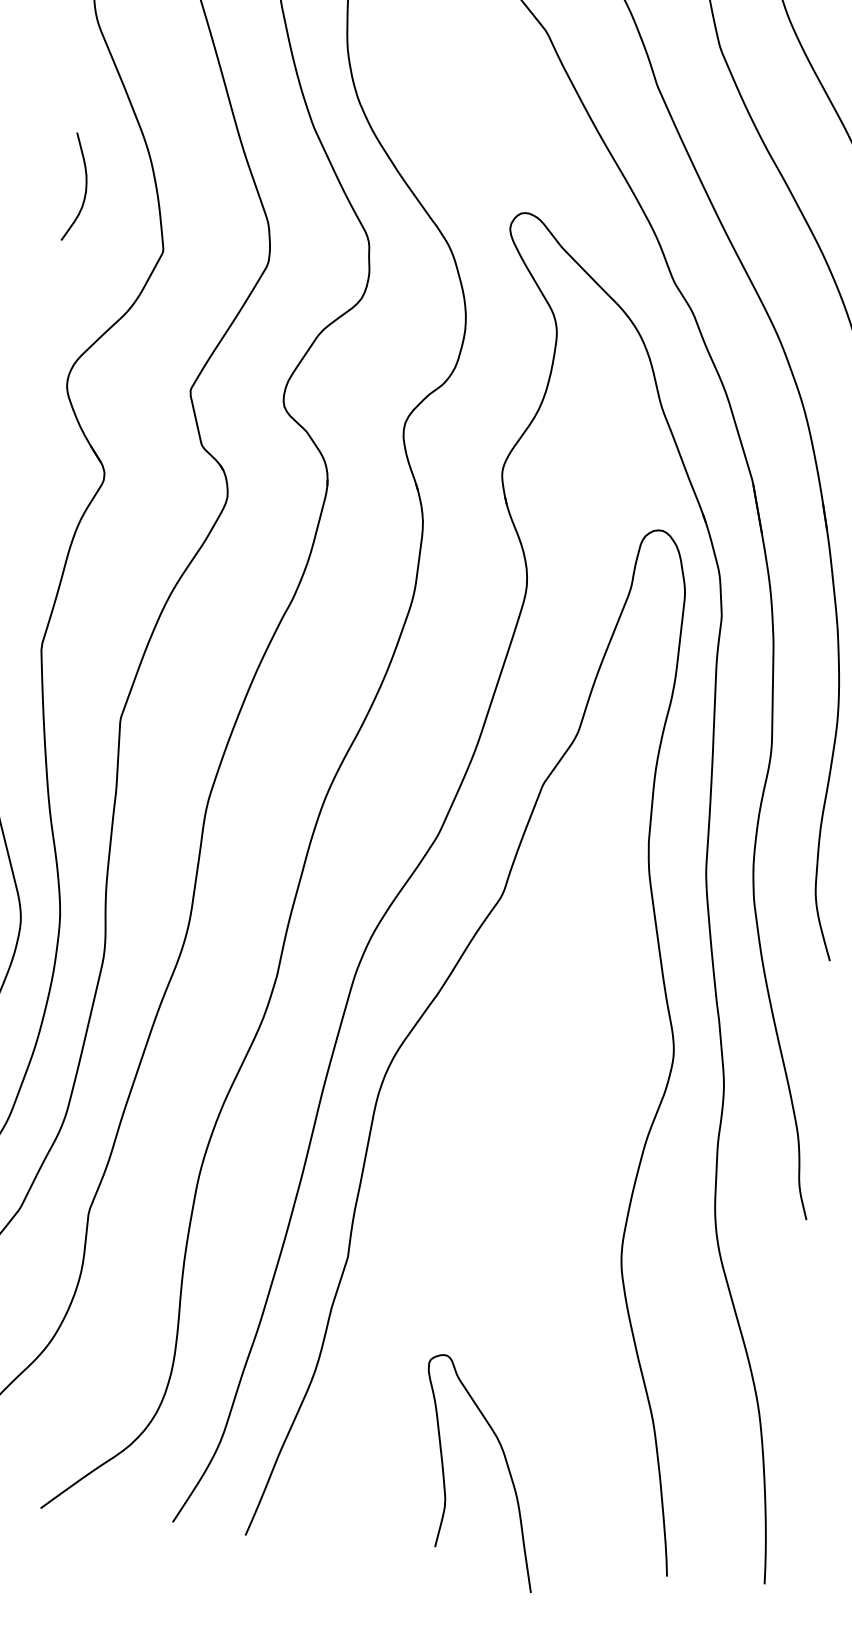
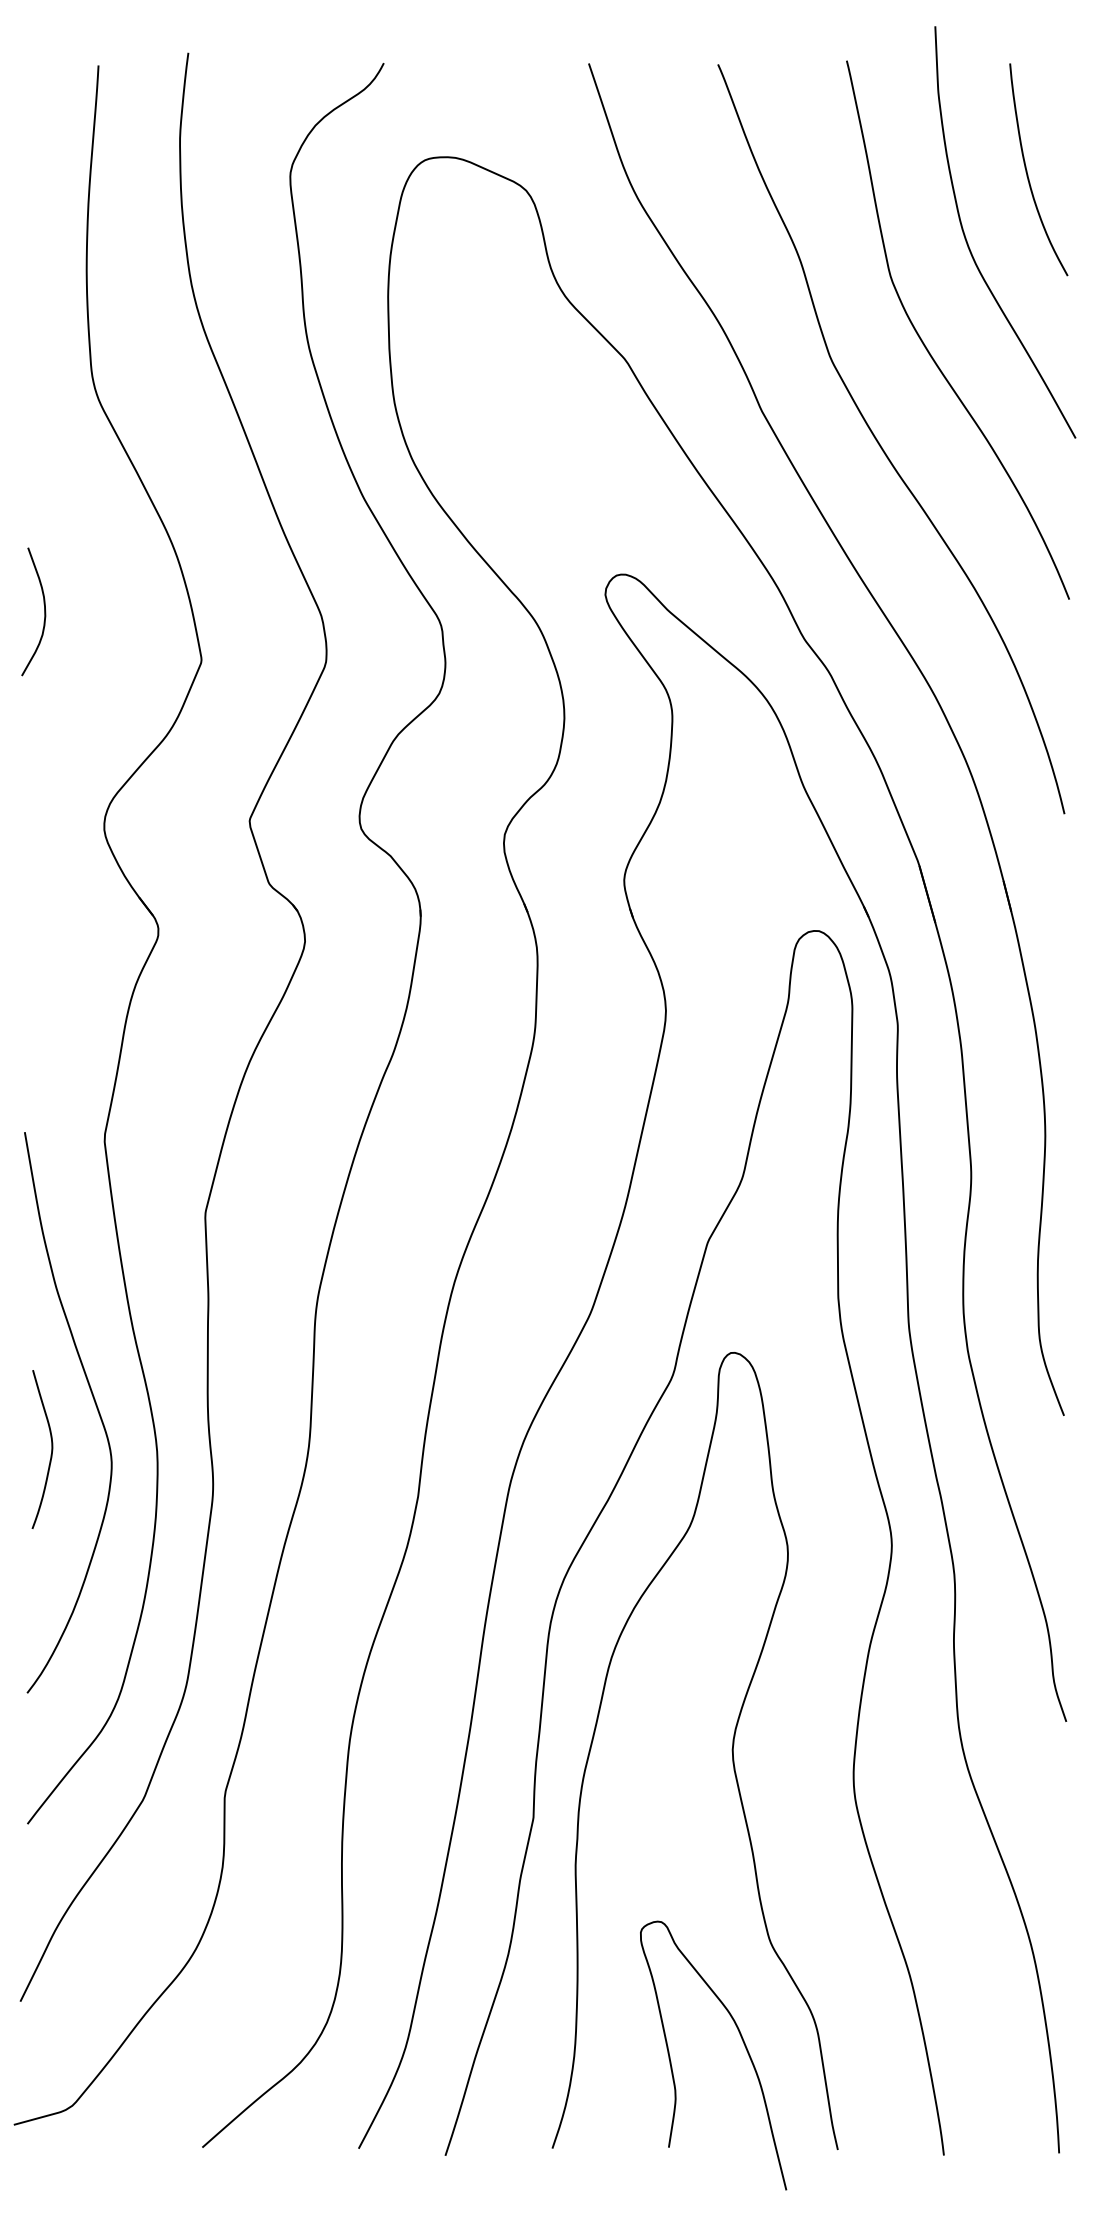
curve: (85, 187) -> (44, 611), moved
curve: (520, 1217) -> (731, 1751), added

